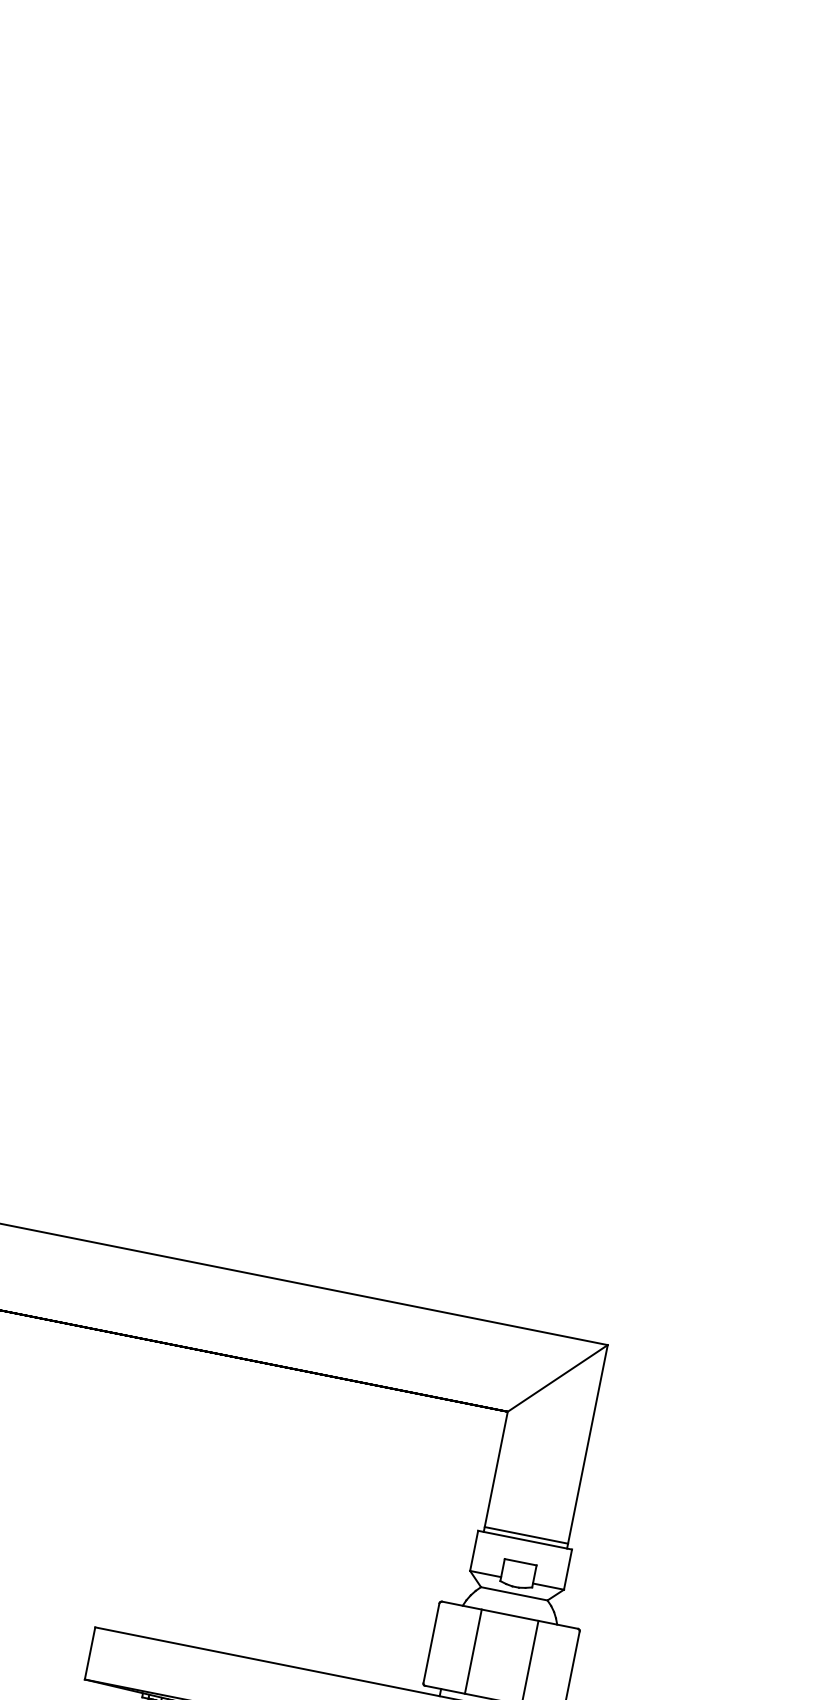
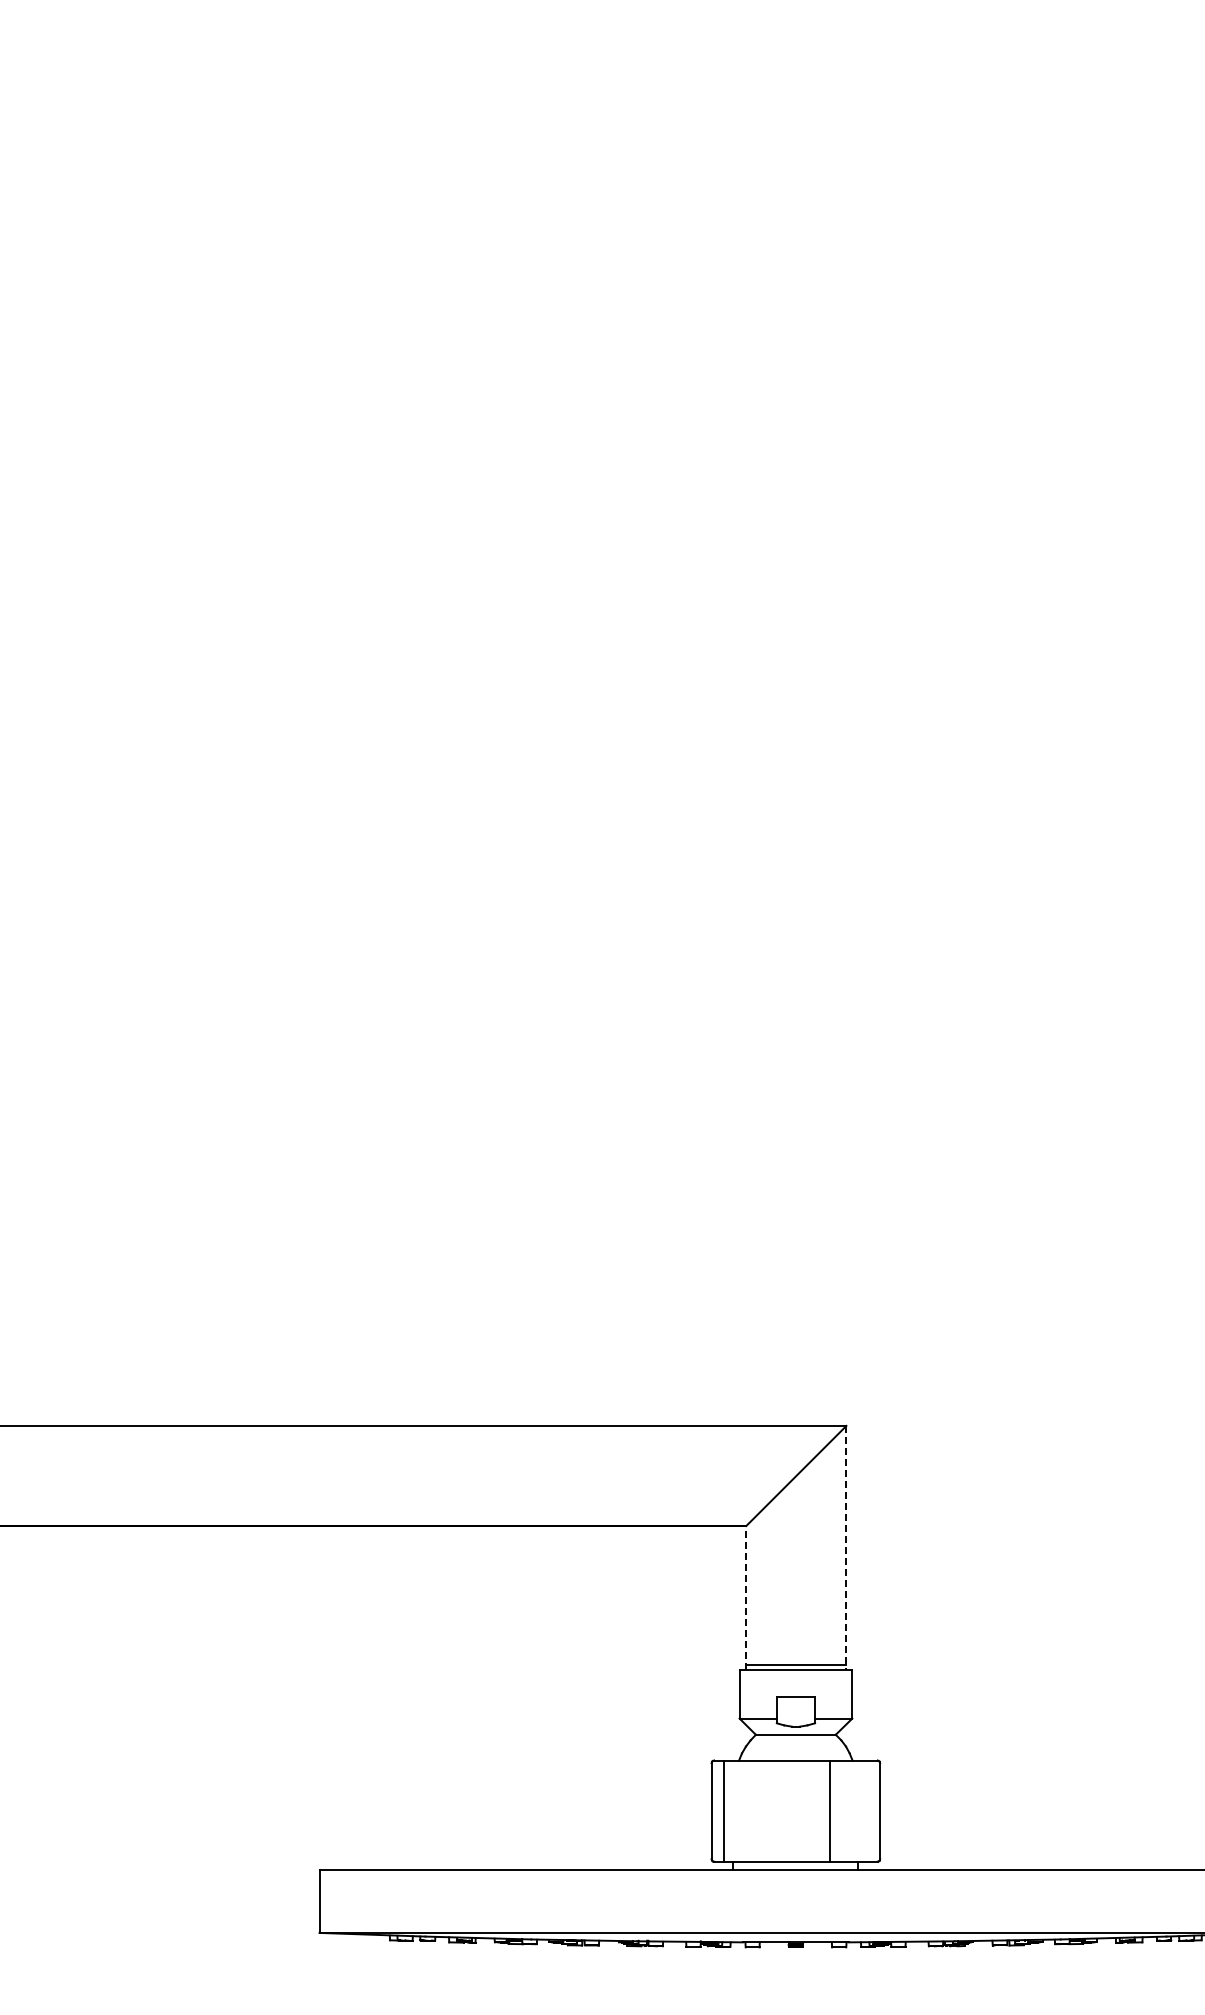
line: (587, 1447) -> (846, 1548), solid -> dashed
line: (496, 1471) -> (746, 1597), solid -> dashed
line: (473, 1651) -> (723, 1810), moved

